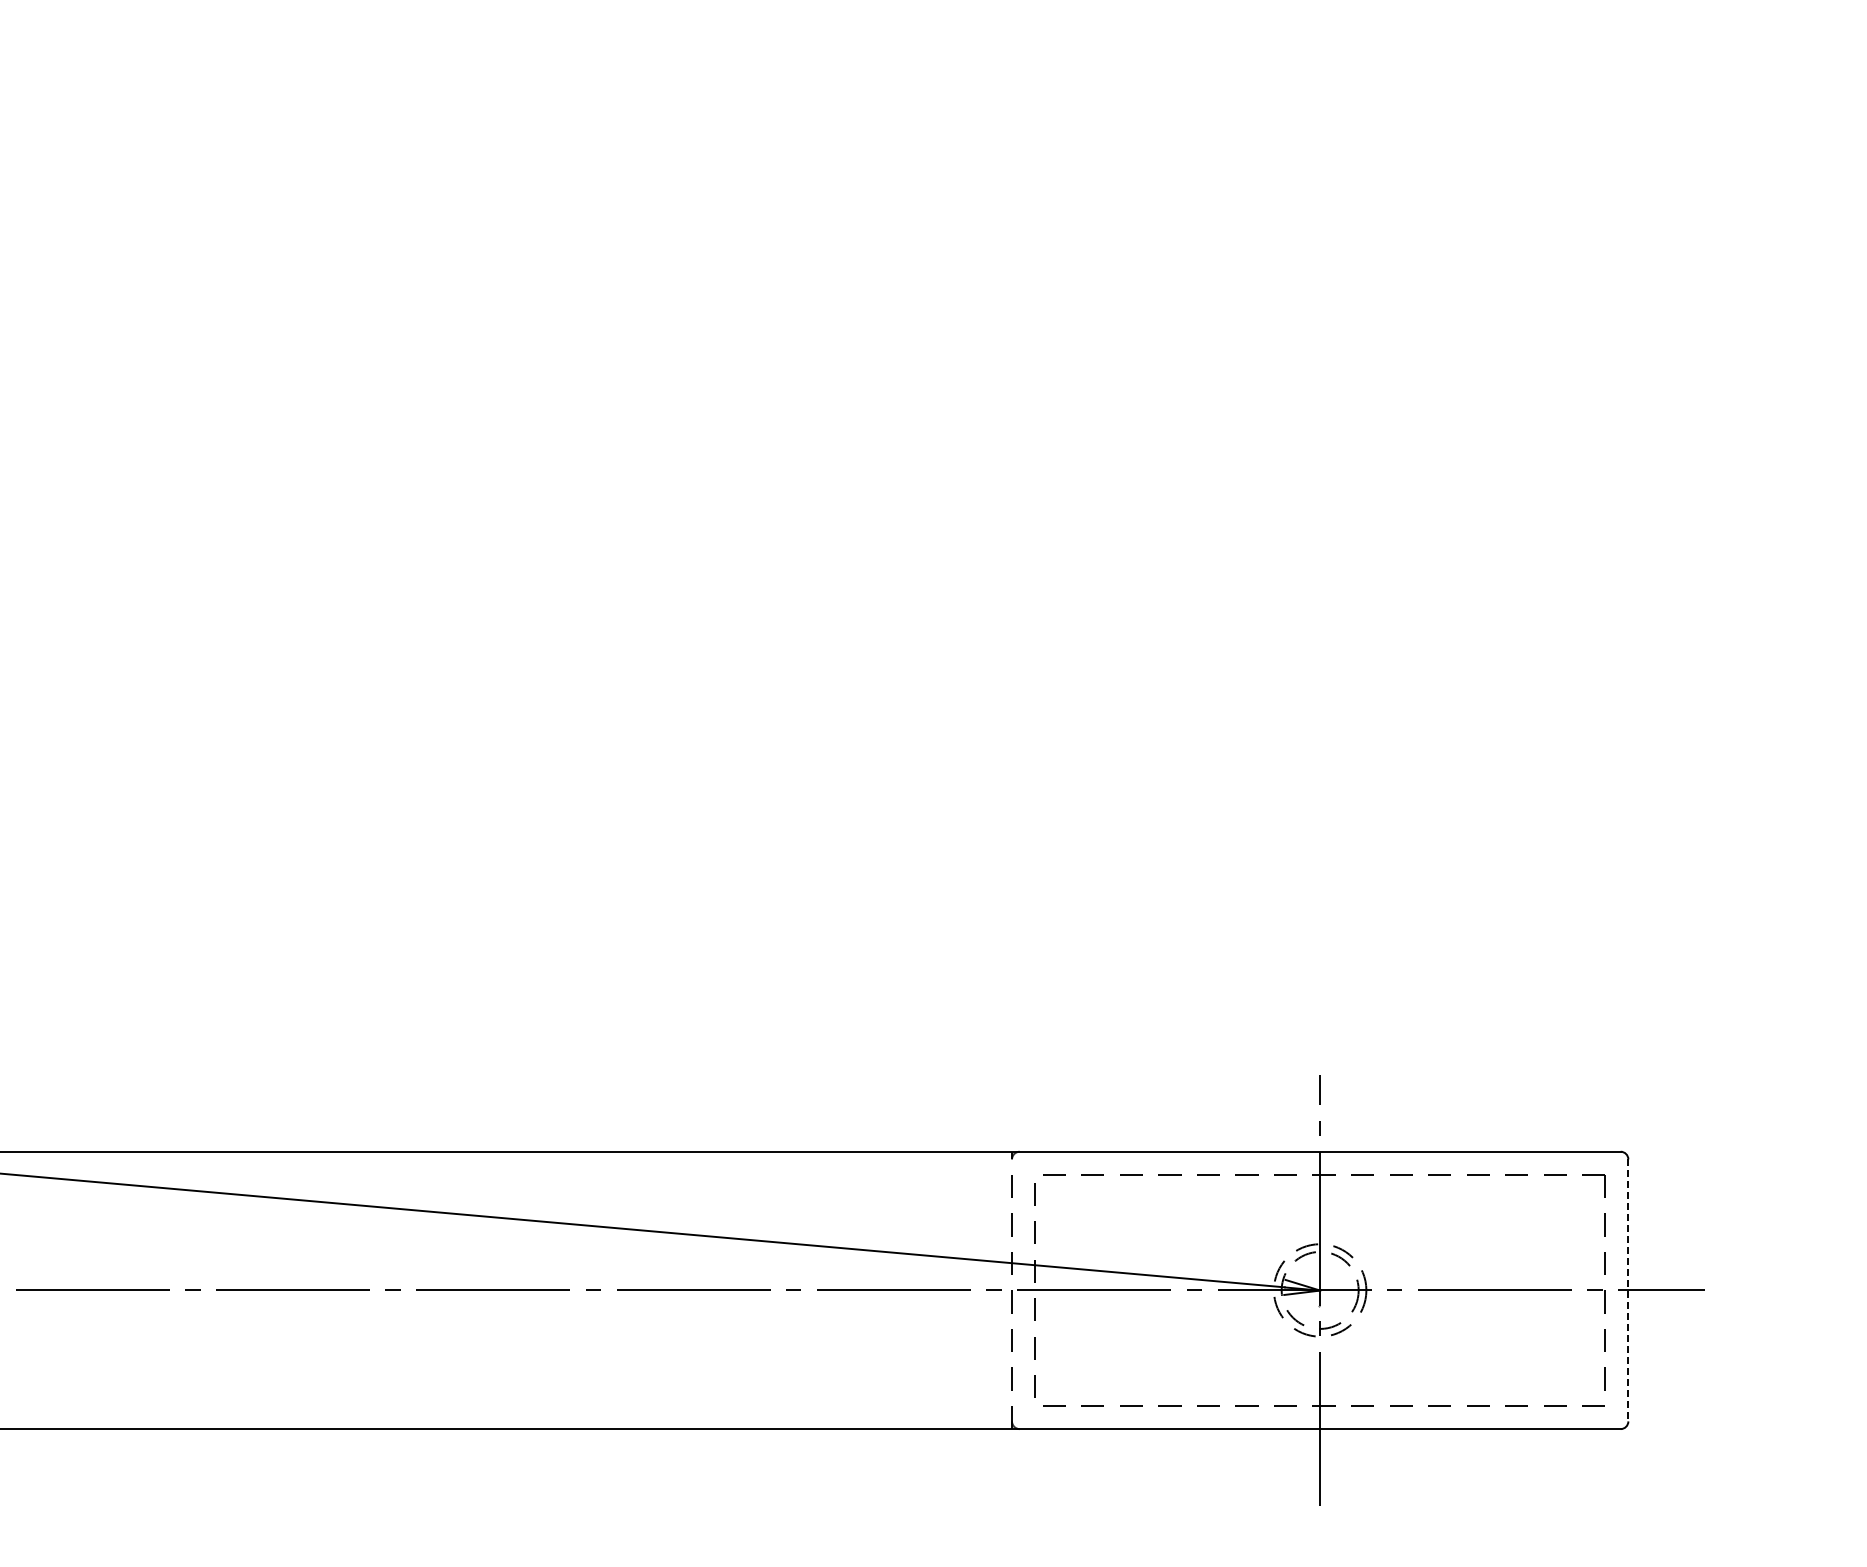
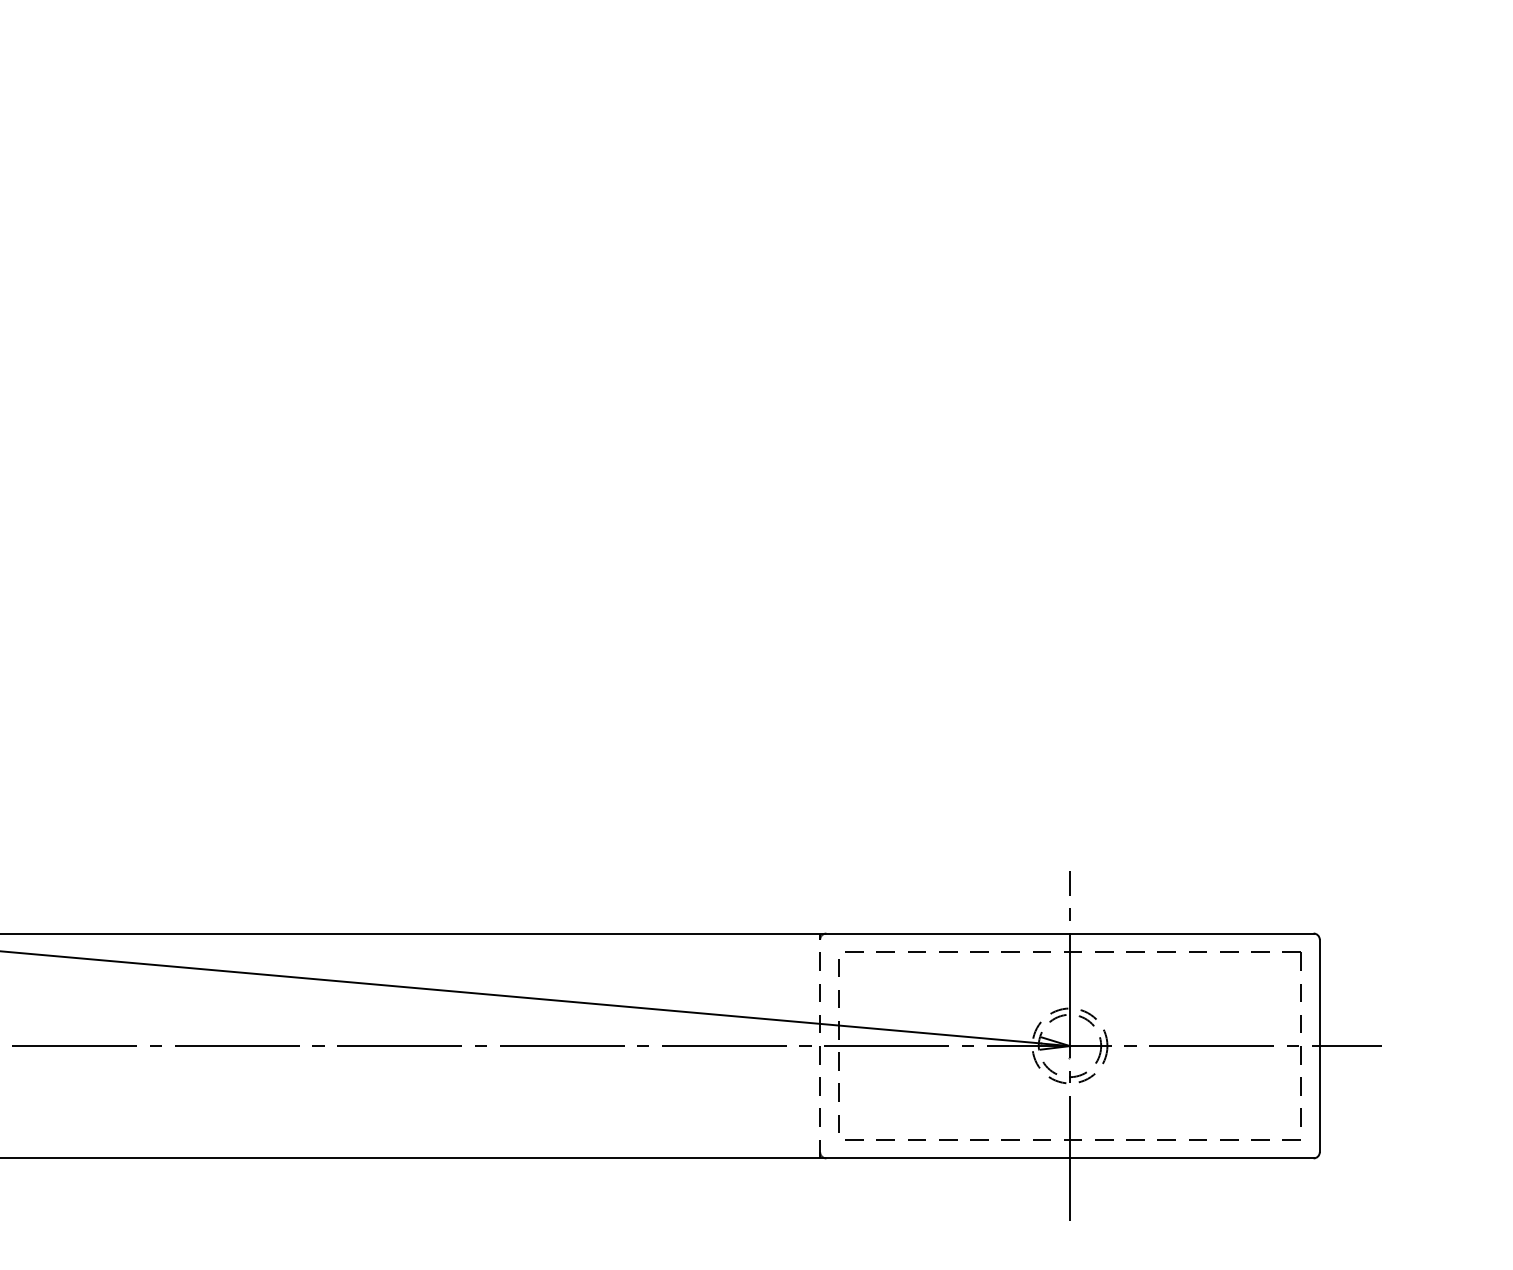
line: (1628, 1290) -> (1319, 1046), dashed -> solid

